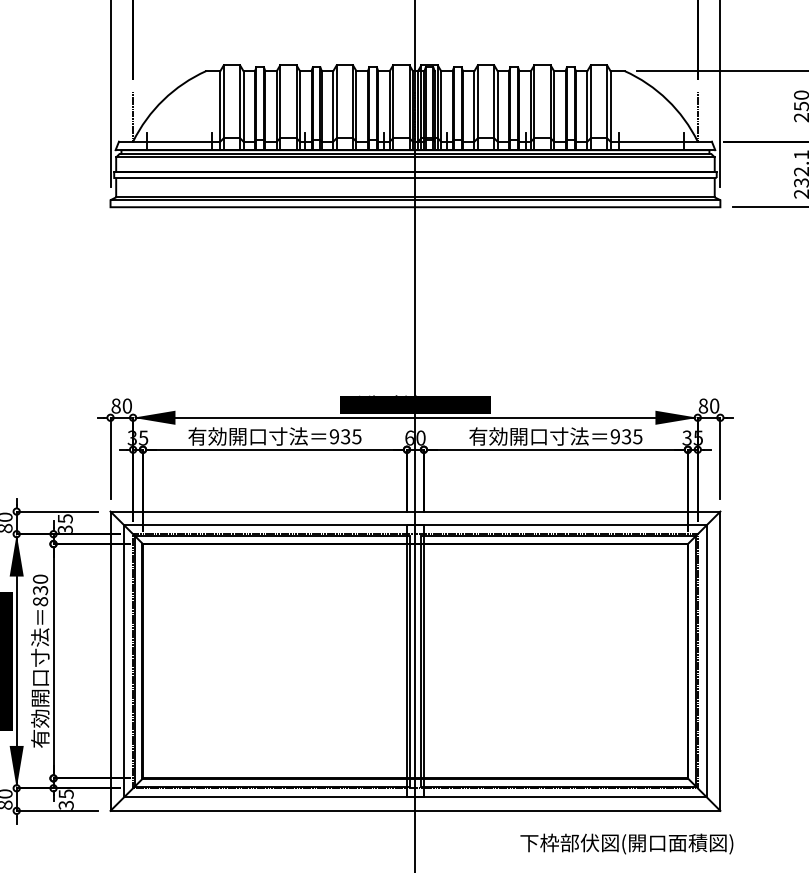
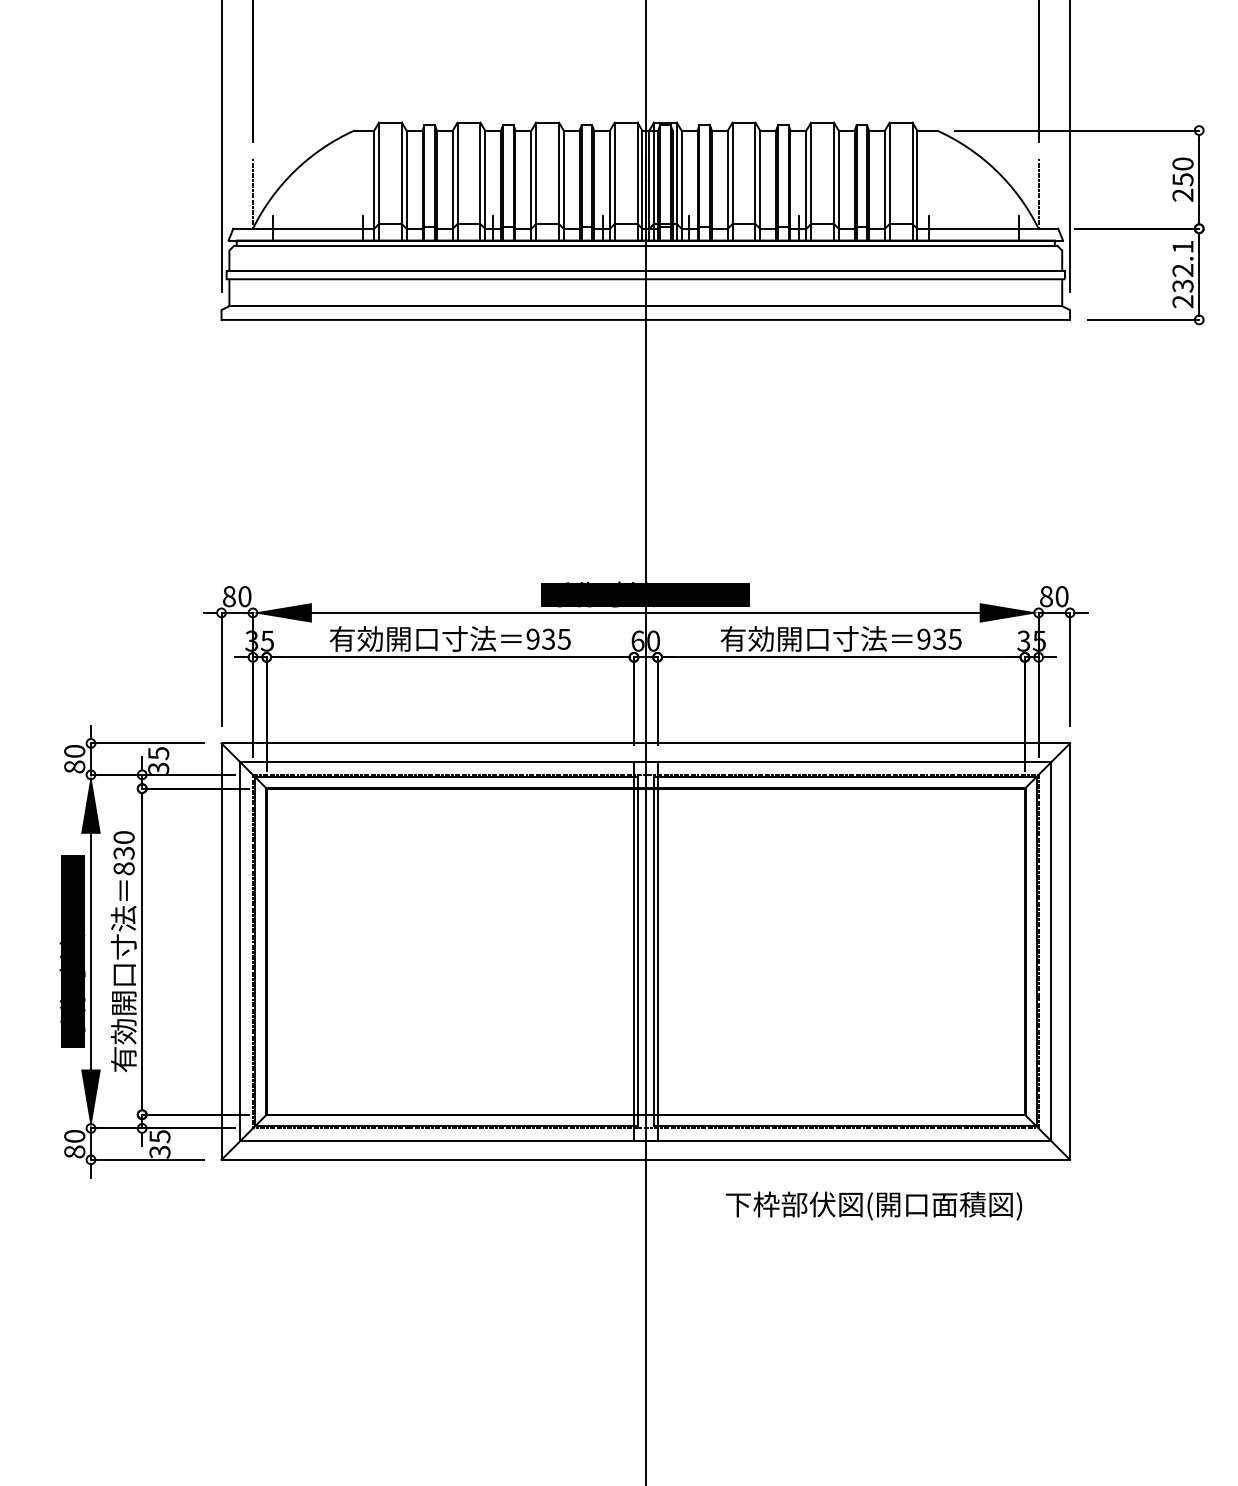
line: (415, 157) -> (645, 250), removed
line: (415, 200) -> (645, 310), removed
text: (626, 843) -> (873, 1205), moved

